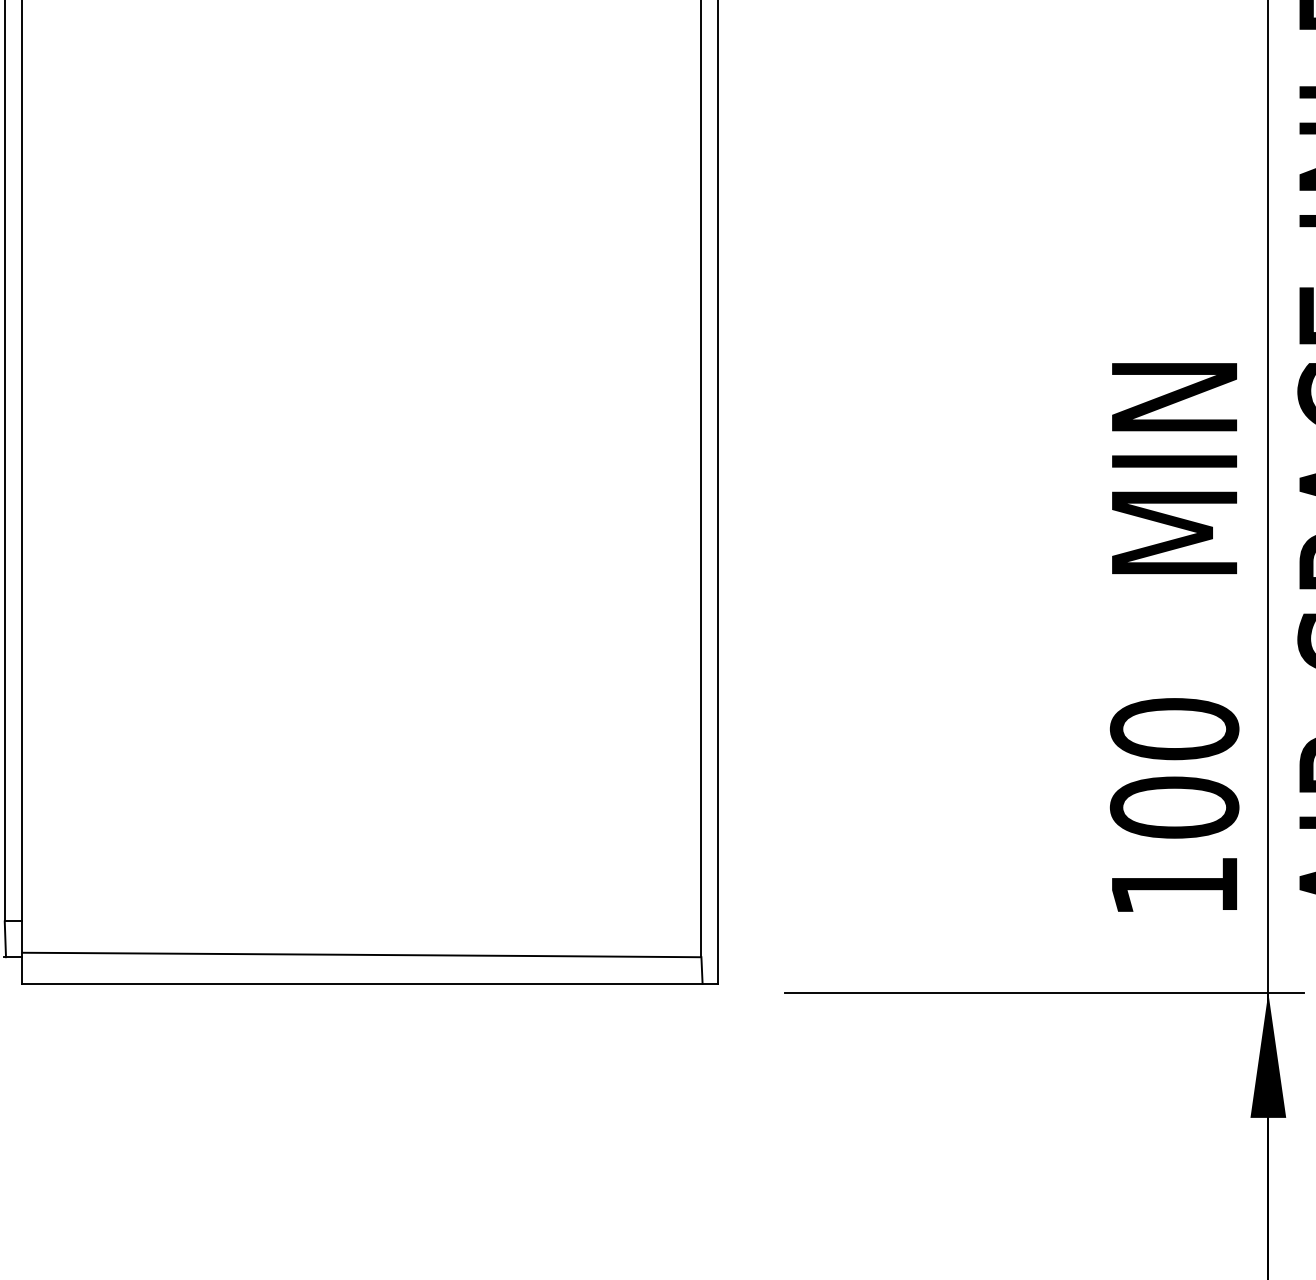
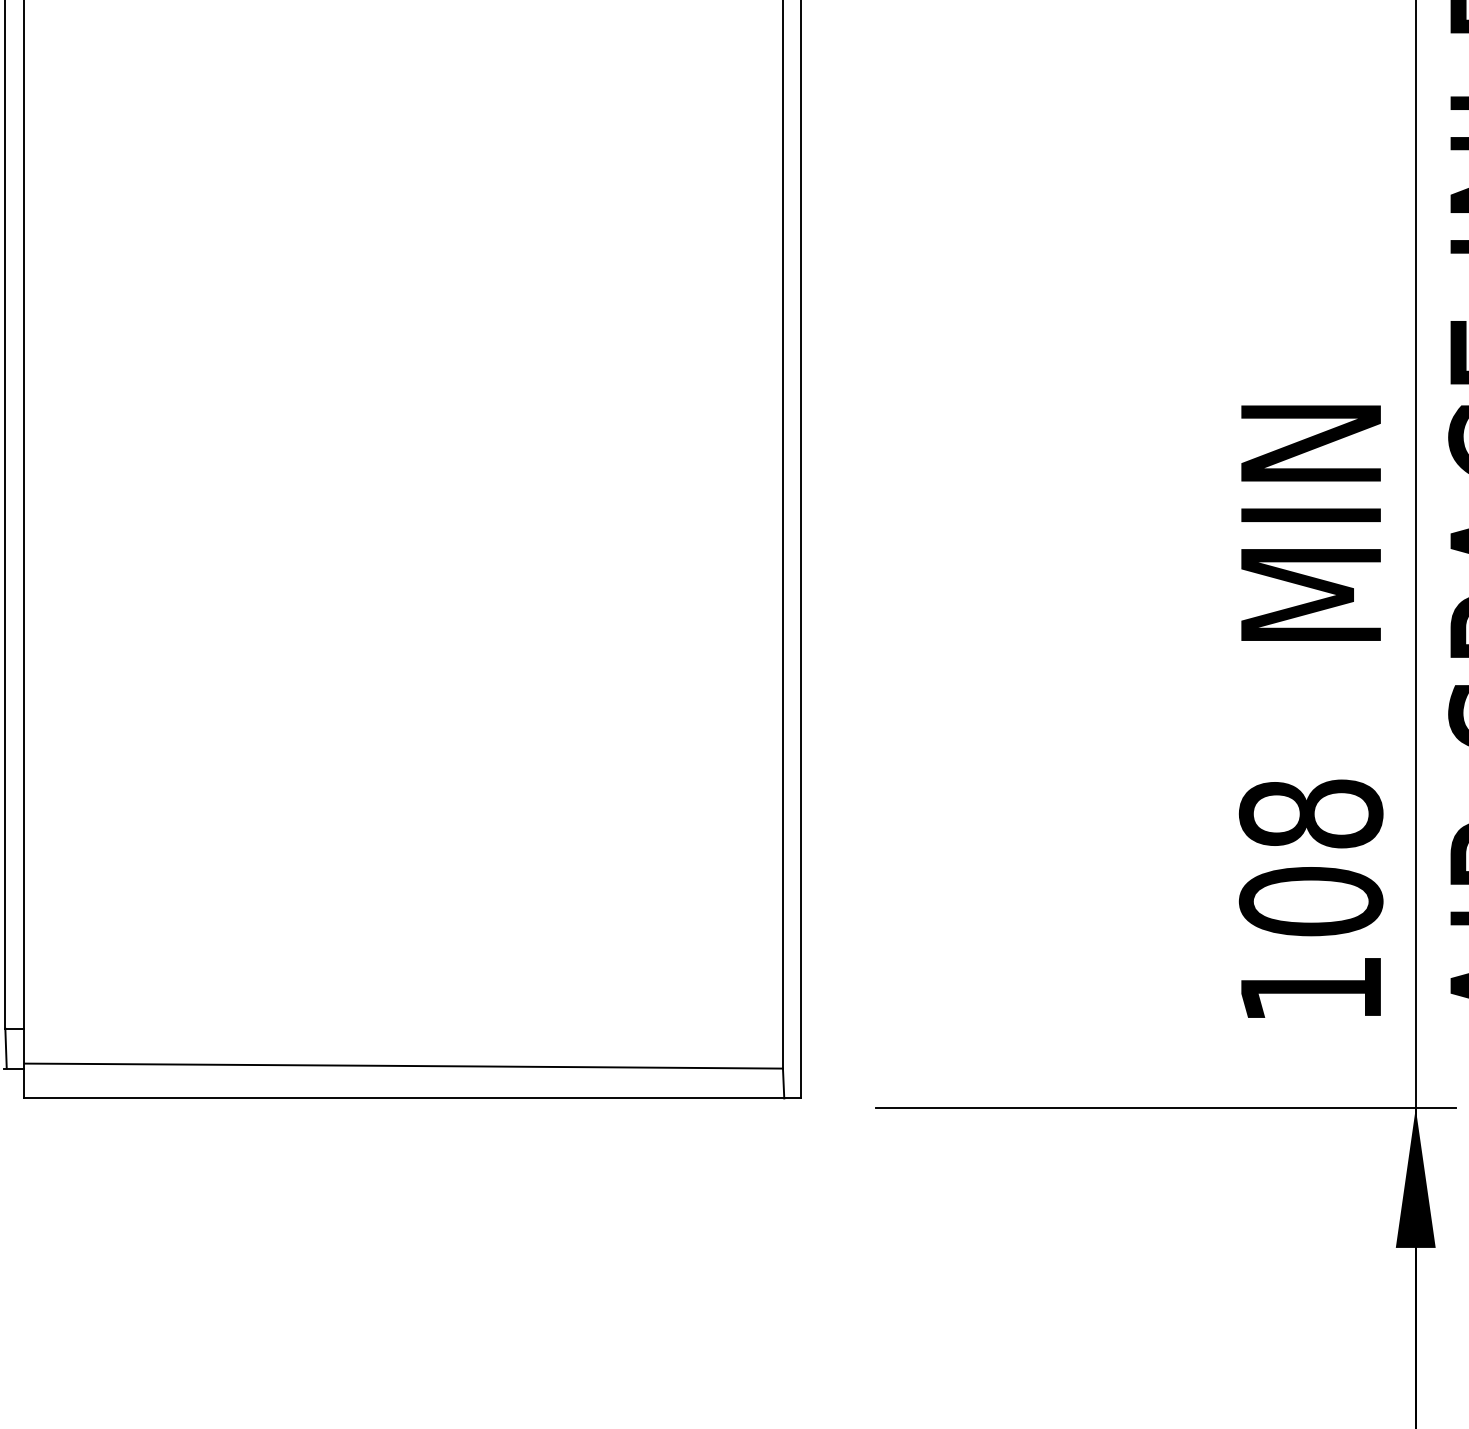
text: (1174, 728) -> (1311, 813), 100 -> 108

